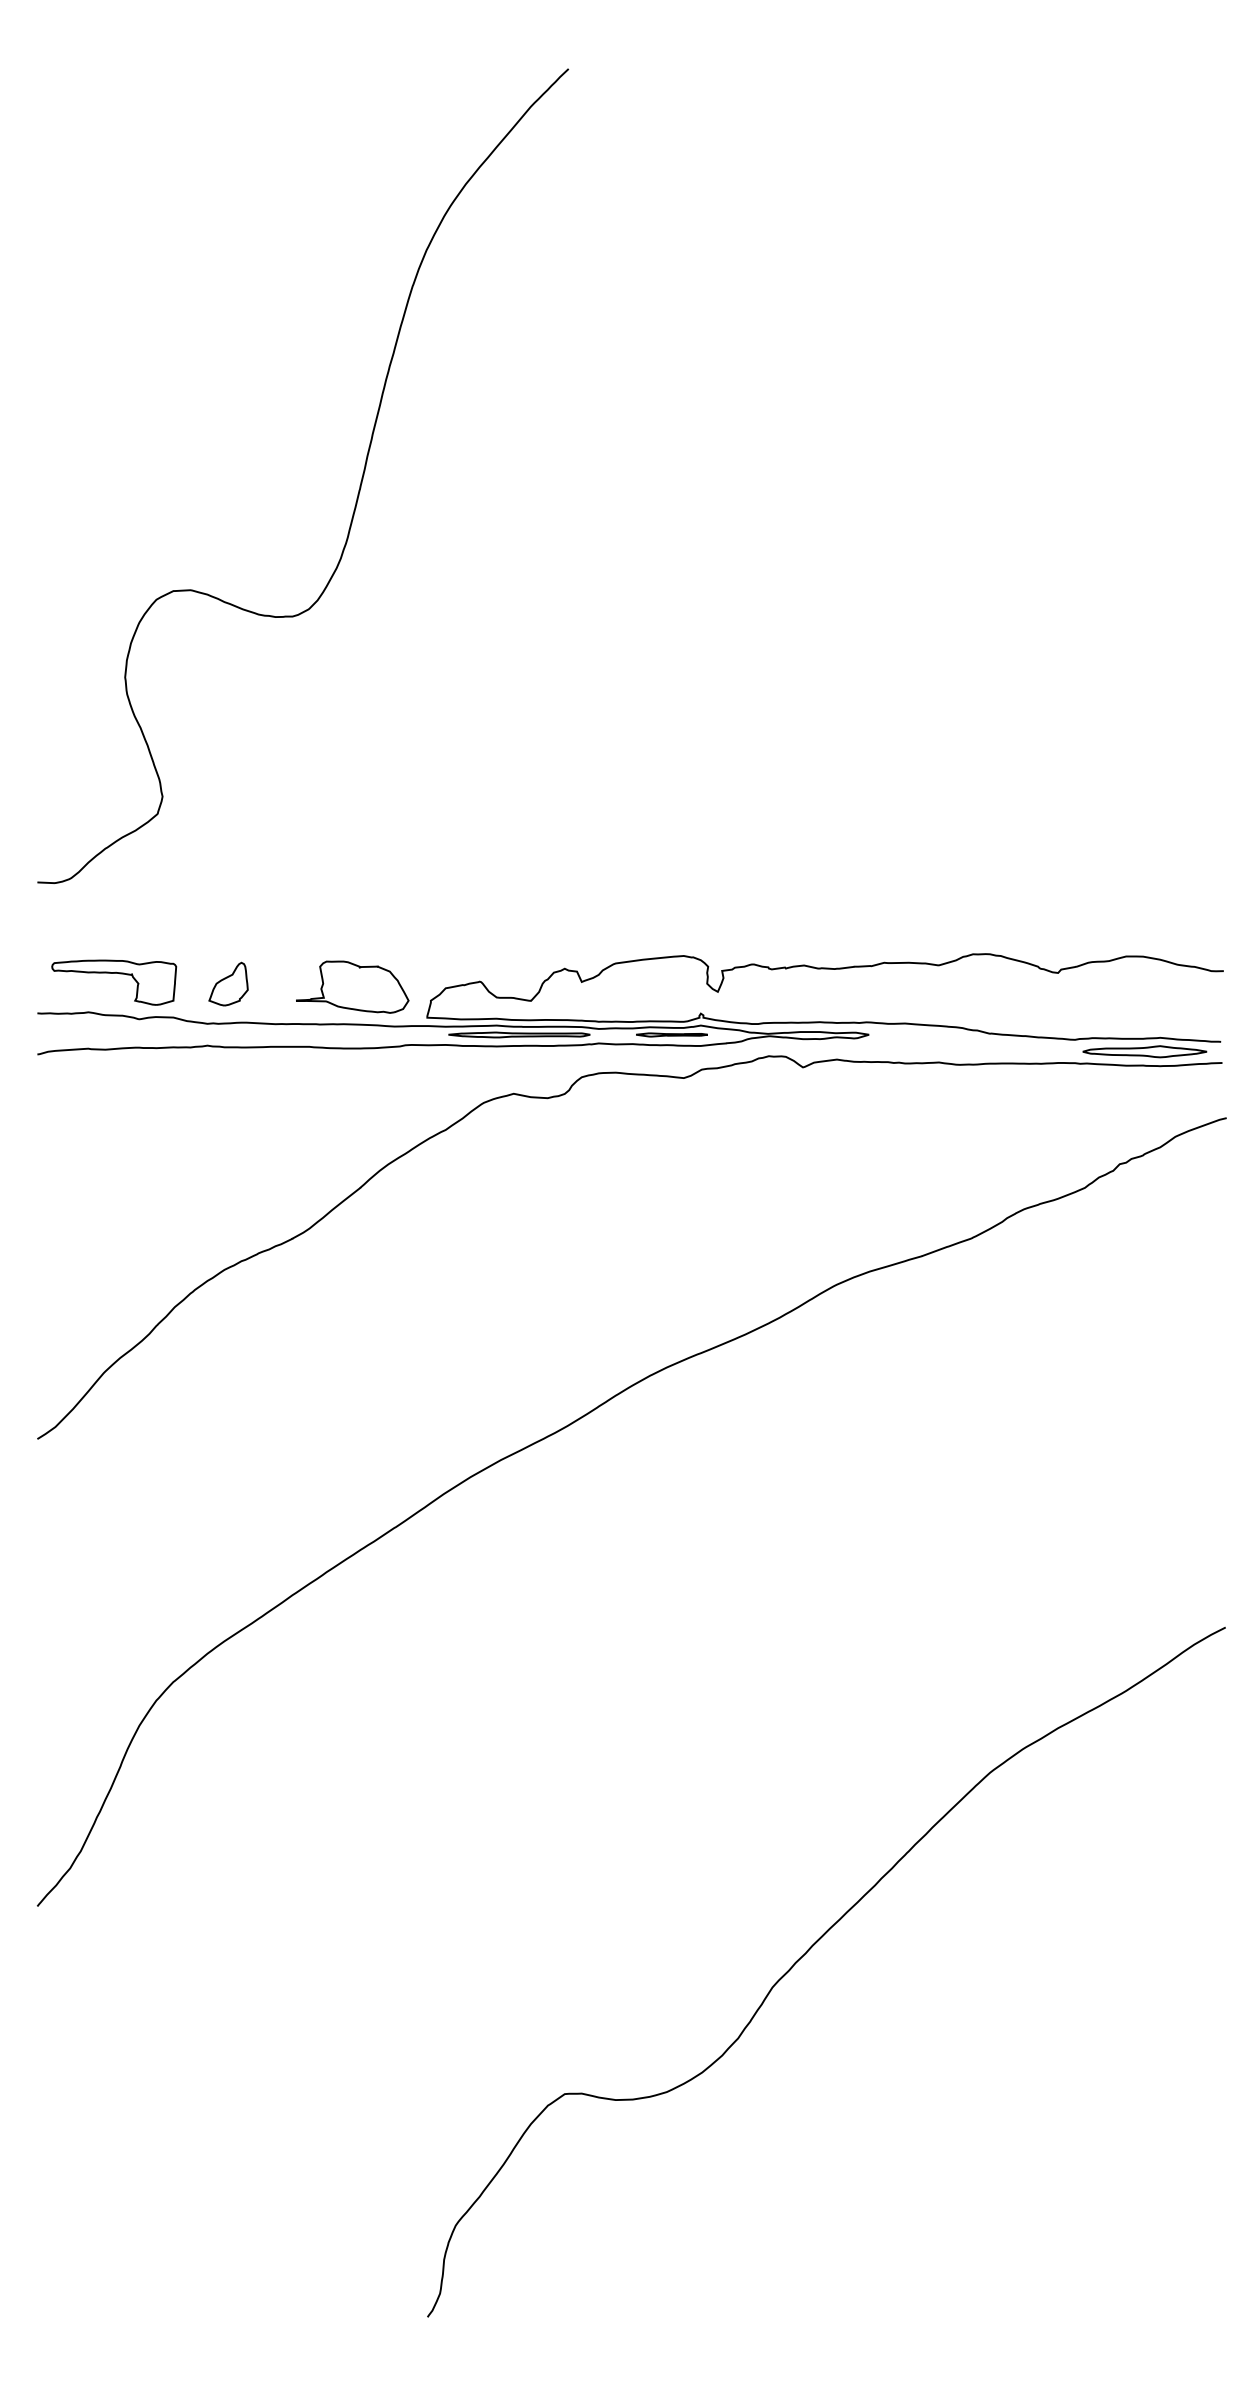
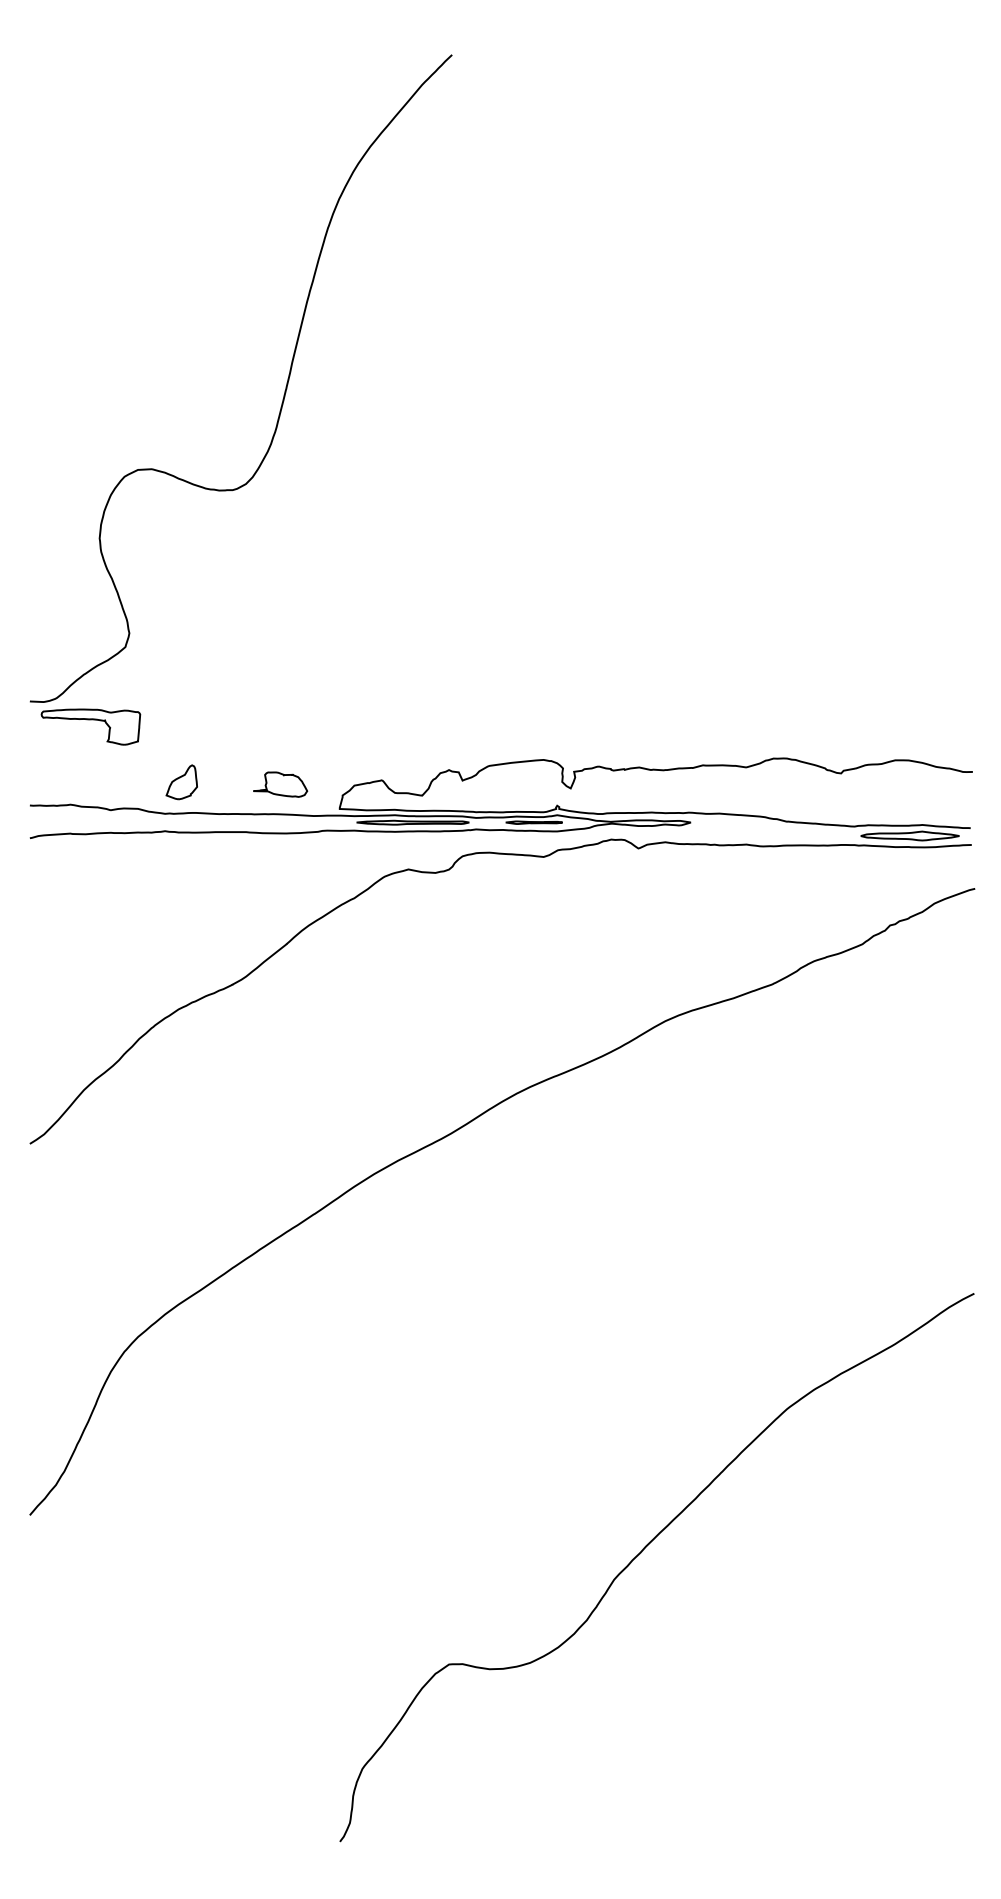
part: (114, 973) -> (91, 719), moved
part: (352, 986) -> (280, 784), size x0.6

